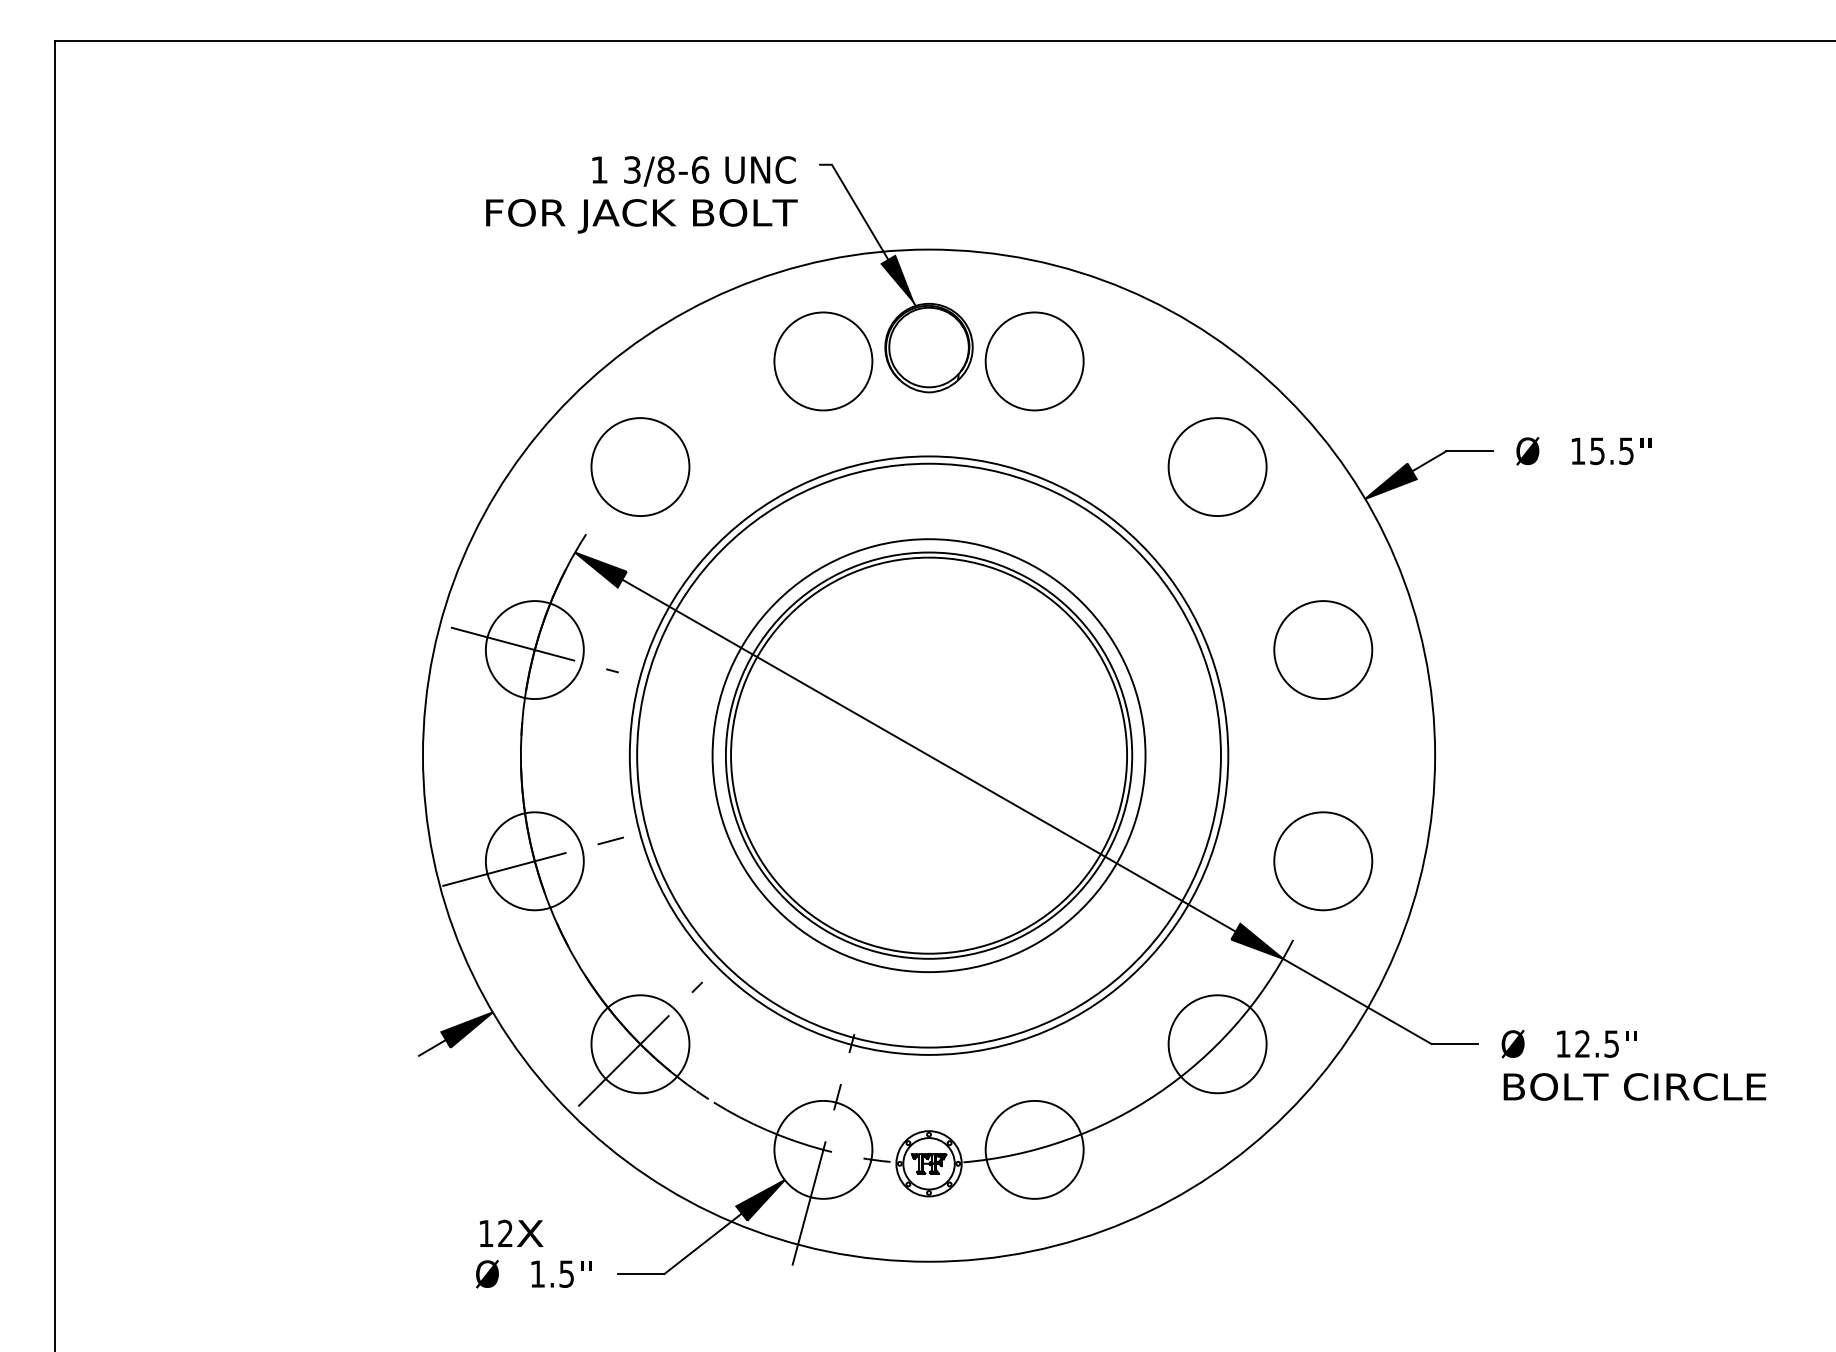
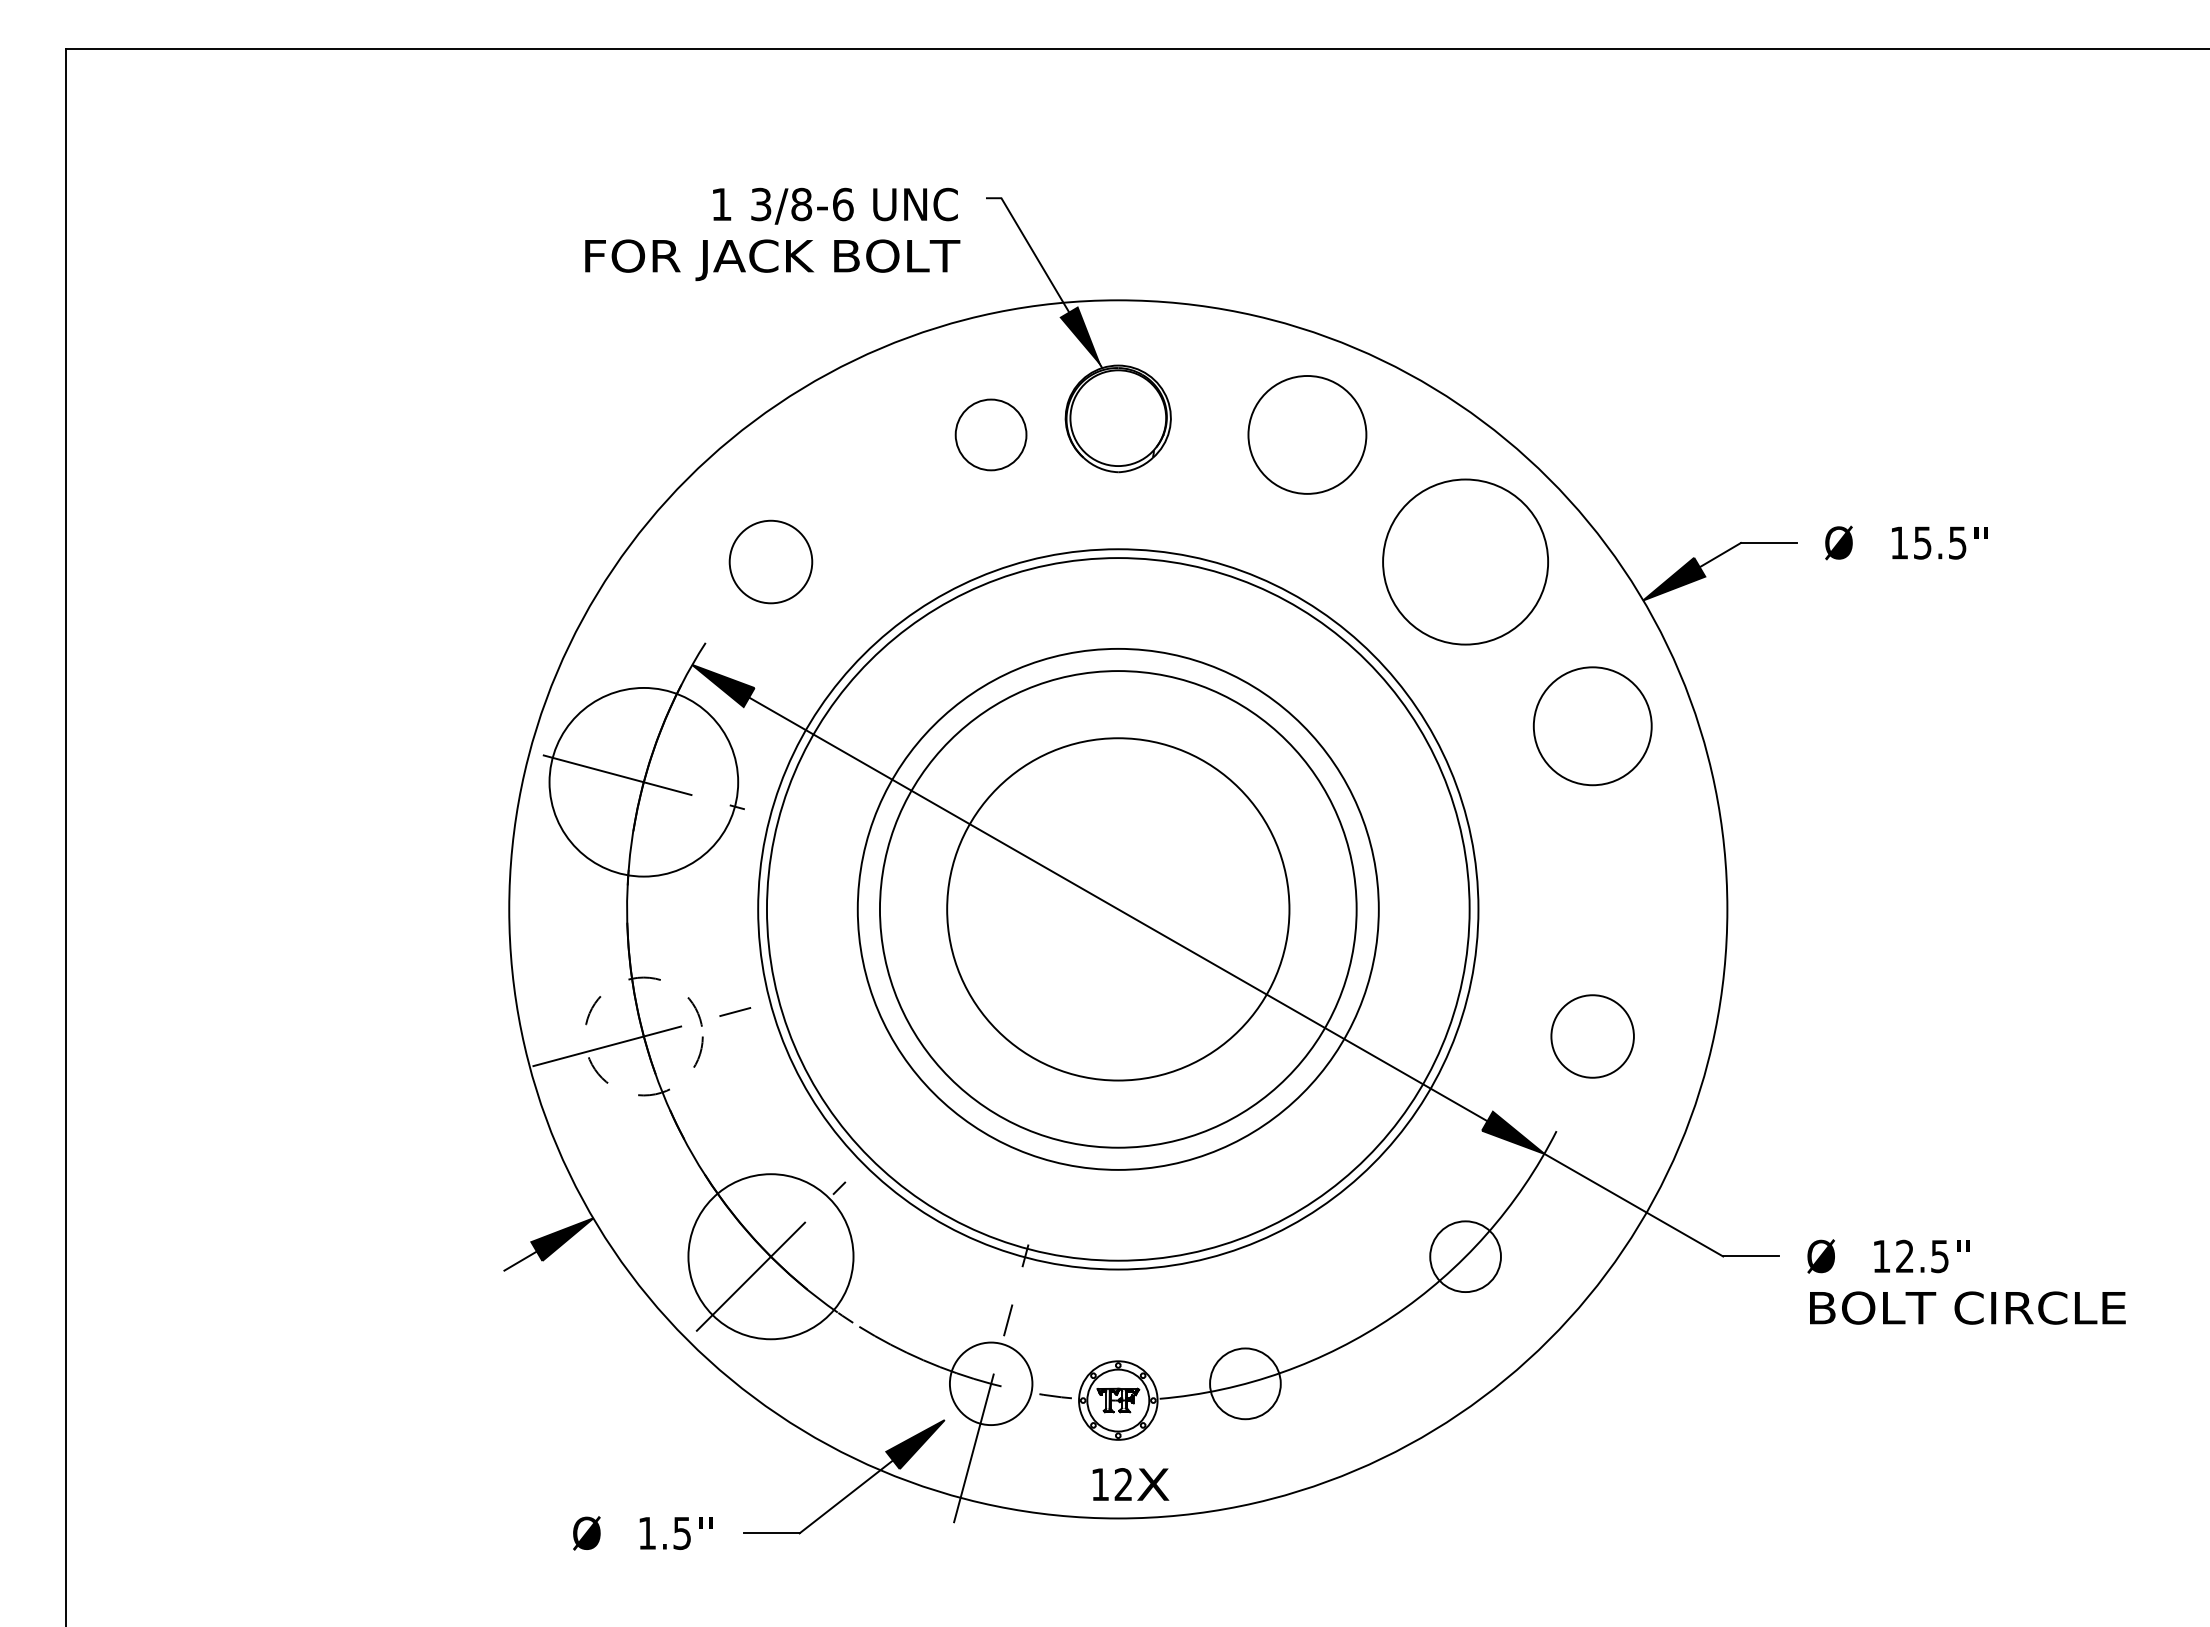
circle: (822, 361) -> (990, 434), size x0.6
circle: (1034, 361) -> (1307, 434), moved
circle: (640, 466) -> (770, 561), size x0.7
circle: (1217, 467) -> (1465, 562), size x1.4
circle: (534, 650) -> (643, 782), size x1.6
circle: (1323, 650) -> (1592, 726), moved
circle: (928, 754) -> (1117, 908), size x0.7
circle: (534, 861) -> (643, 1036), solid -> dashed
circle: (1323, 861) -> (1592, 1036), size x0.7
circle: (640, 1044) -> (770, 1256), size x1.4
circle: (1217, 1044) -> (1465, 1256), size x0.6
circle: (823, 1149) -> (991, 1383), size x0.7
circle: (1034, 1149) -> (1245, 1383), size x0.6
text: (511, 1233) -> (1130, 1484), moved

